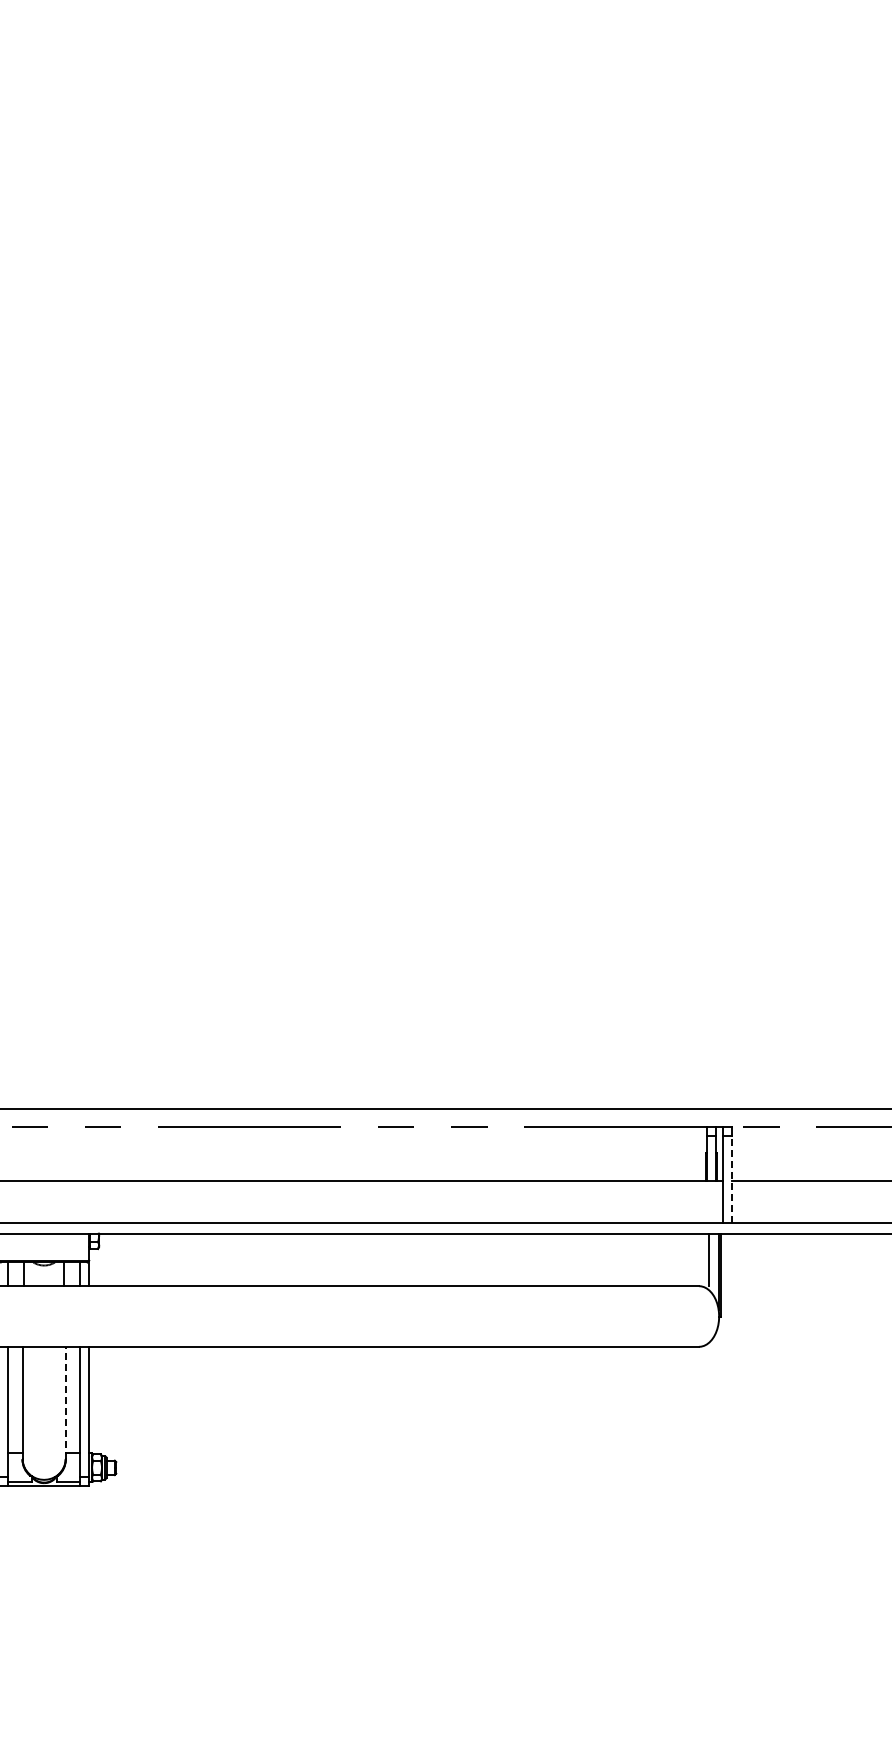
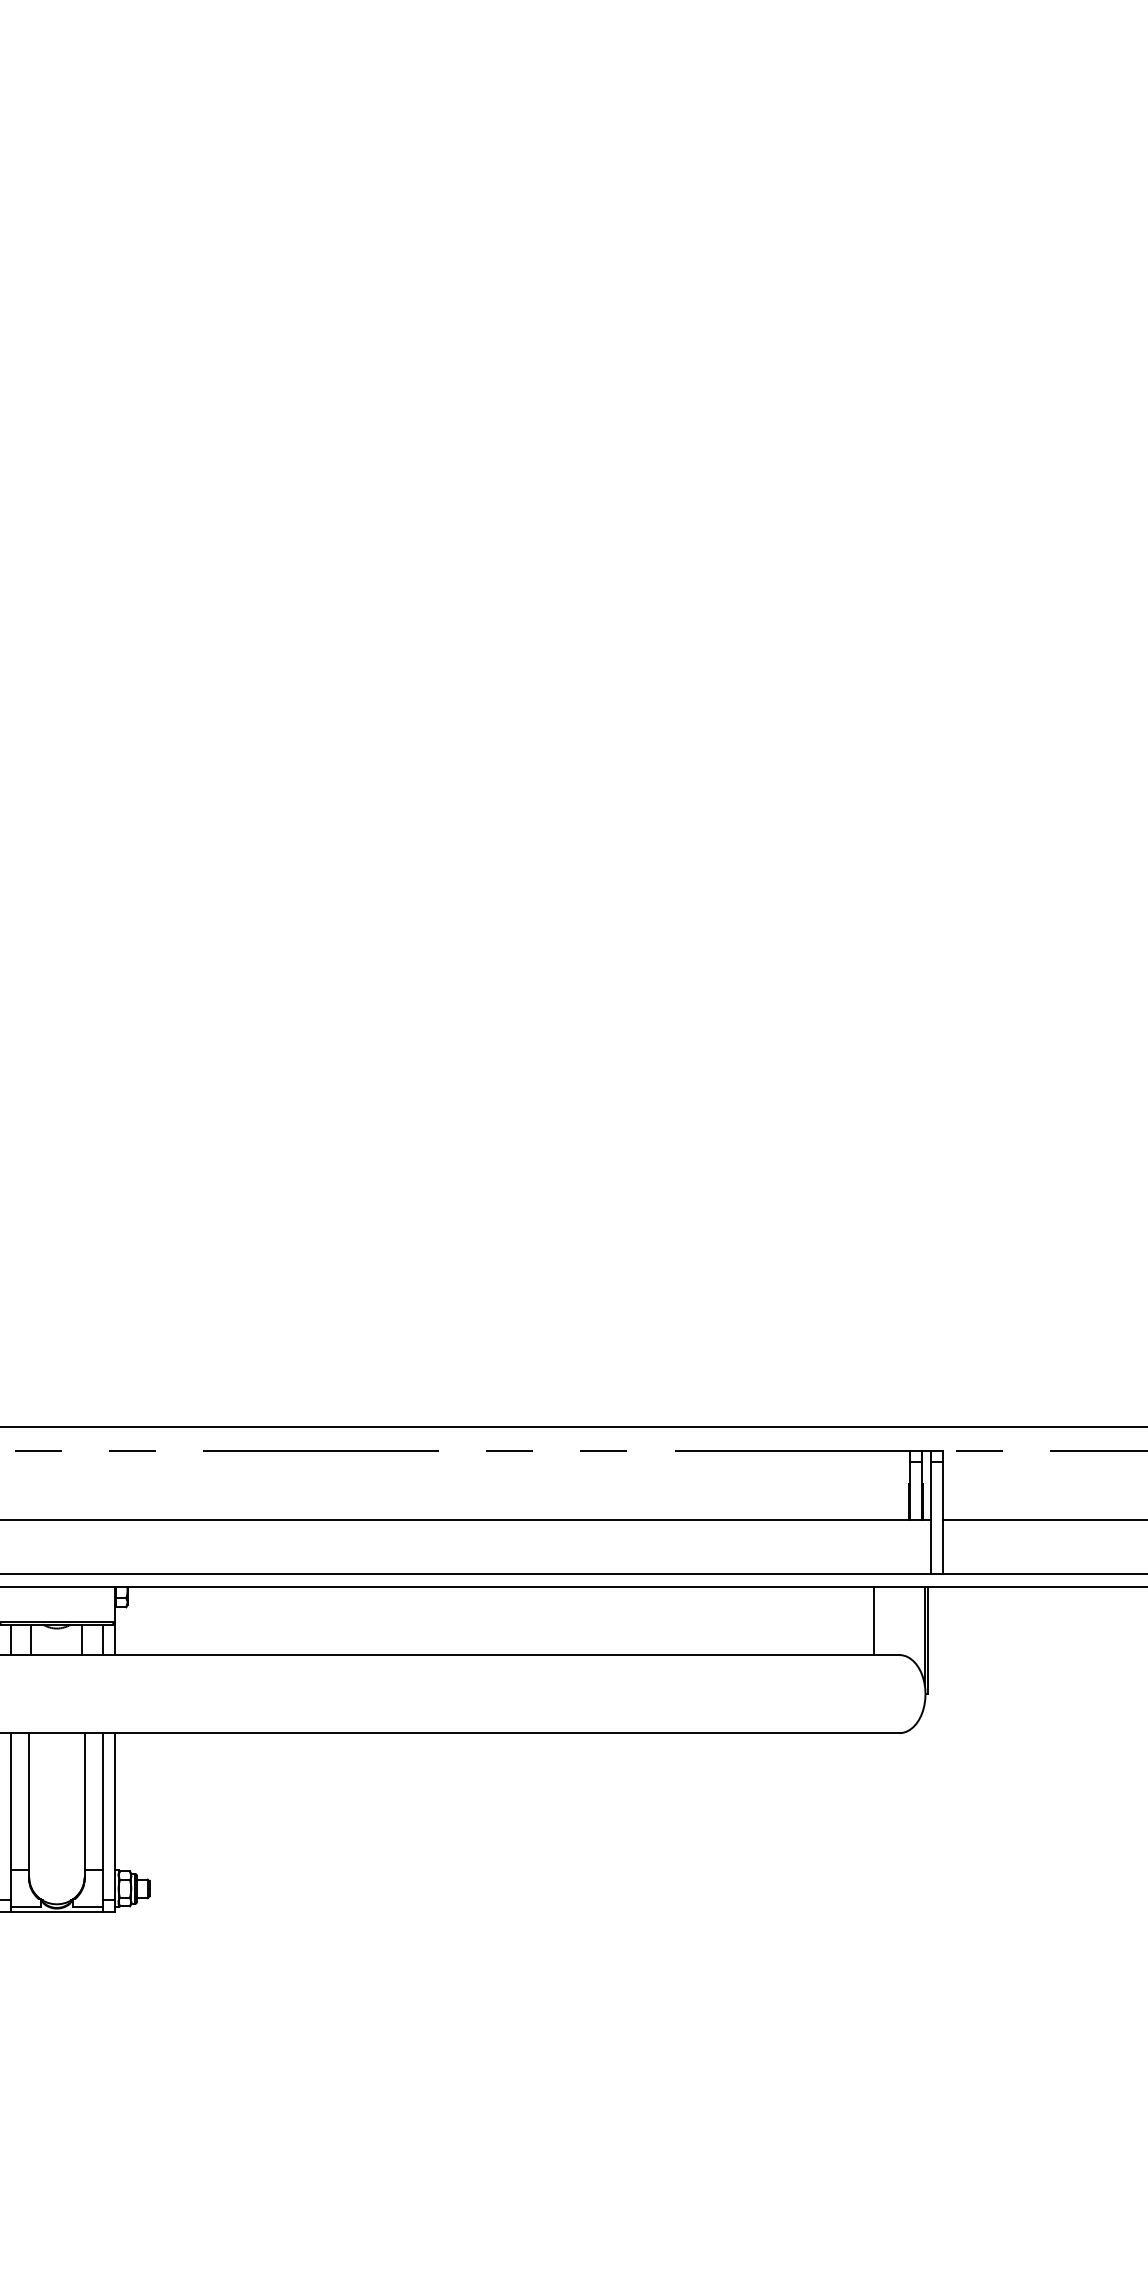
line: (732, 1179) -> (942, 1517), dashed -> solid
line: (709, 1259) -> (874, 1620), moved
line: (65, 1402) -> (84, 1804), dashed -> solid

